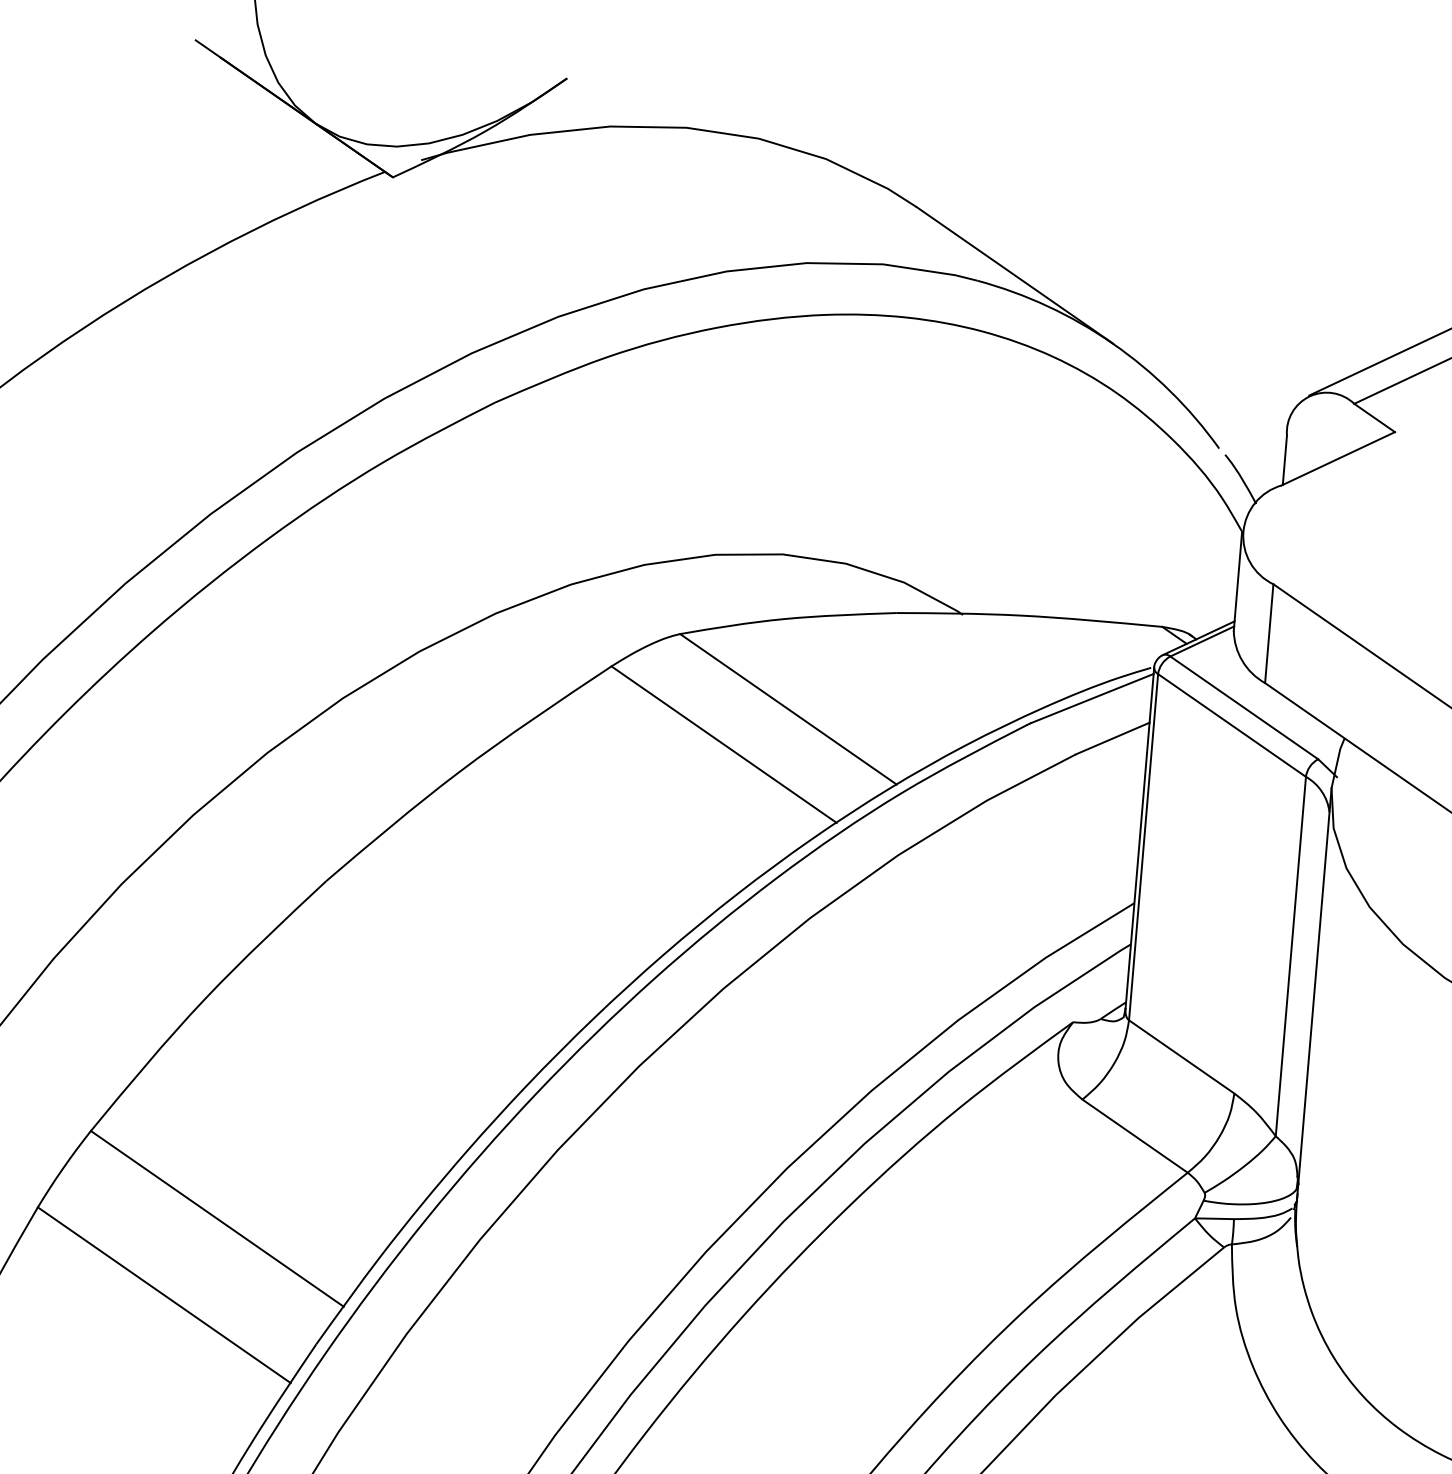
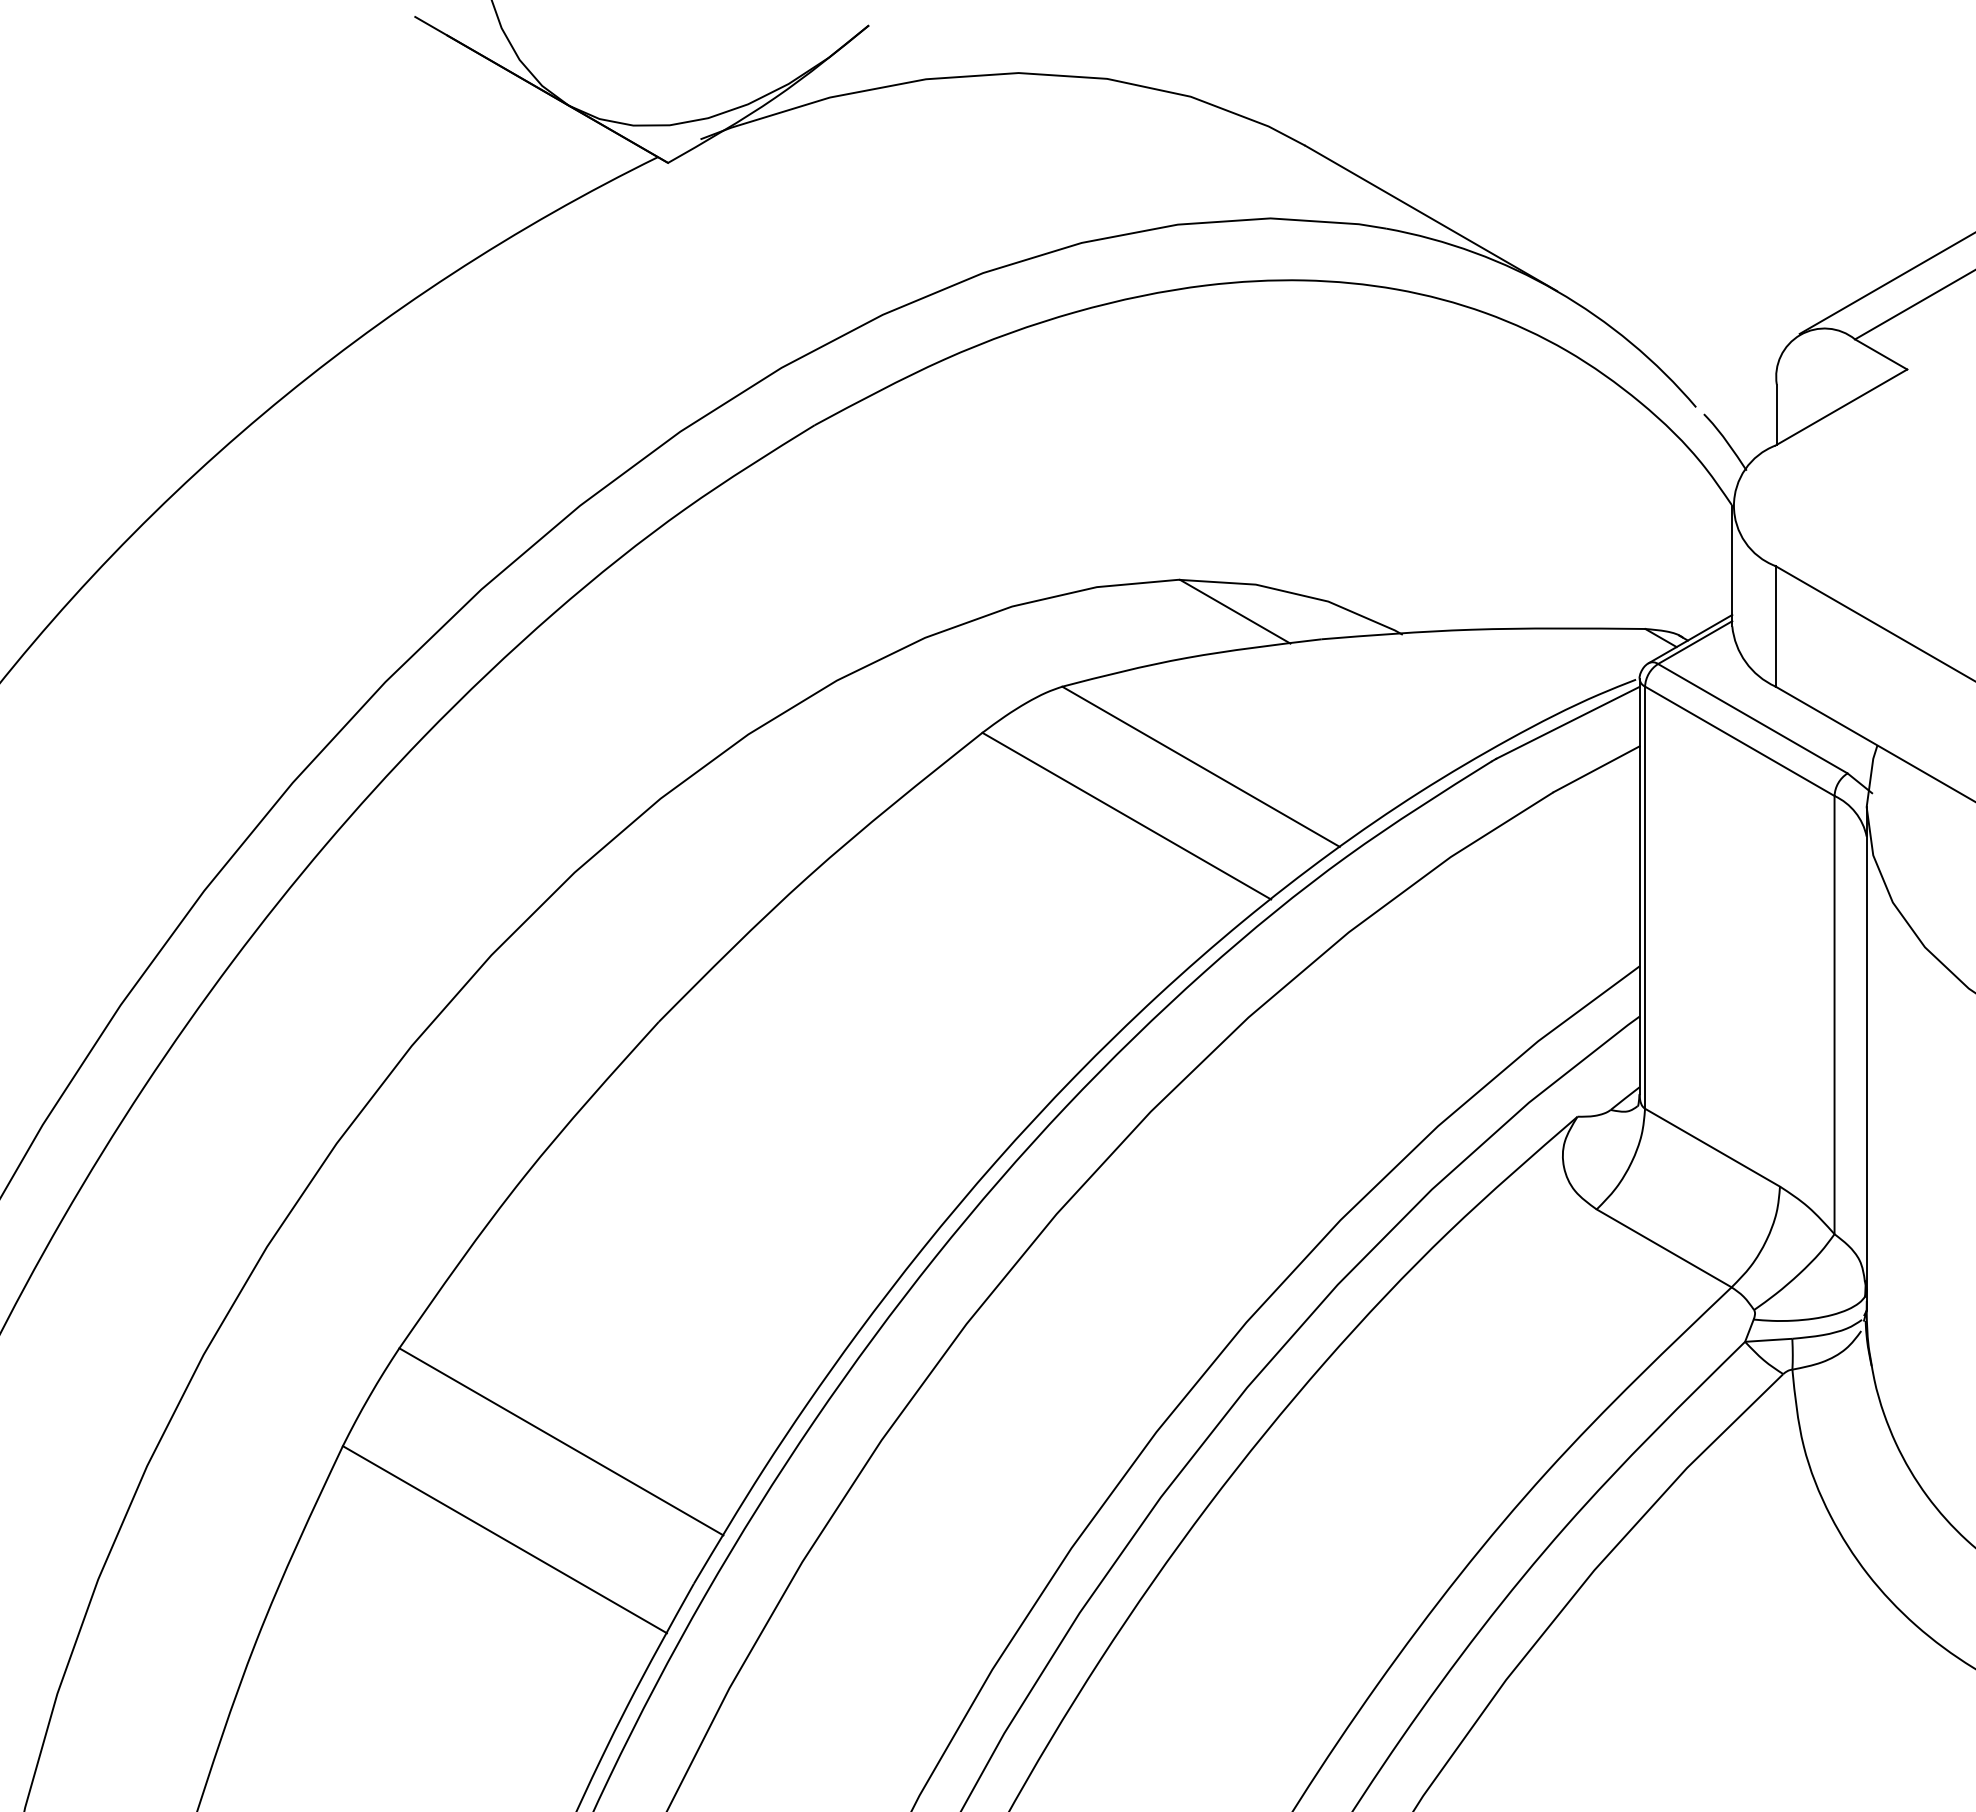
line: (826, 584) -> (1234, 611), added

